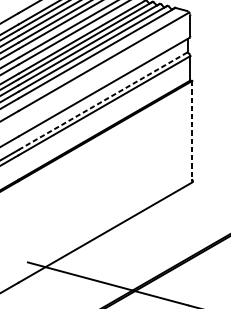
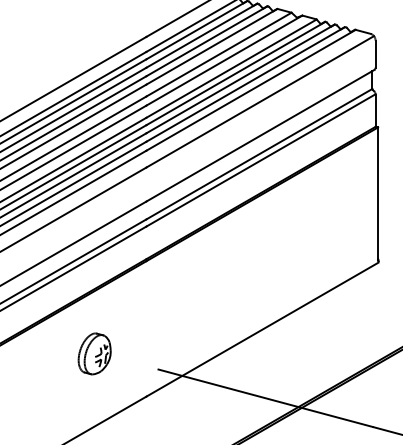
line: (103, 100) -> (259, 153), dashed -> solid
line: (192, 130) -> (378, 193), dashed -> solid

